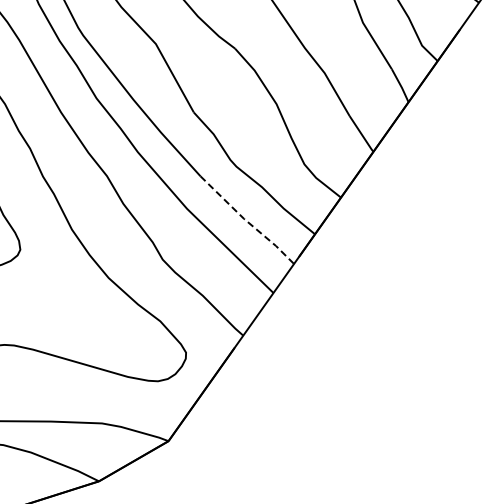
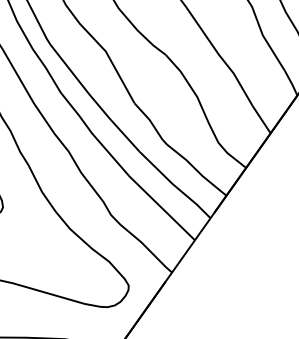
line: (247, 221) -> (175, 186), dashed -> solid

